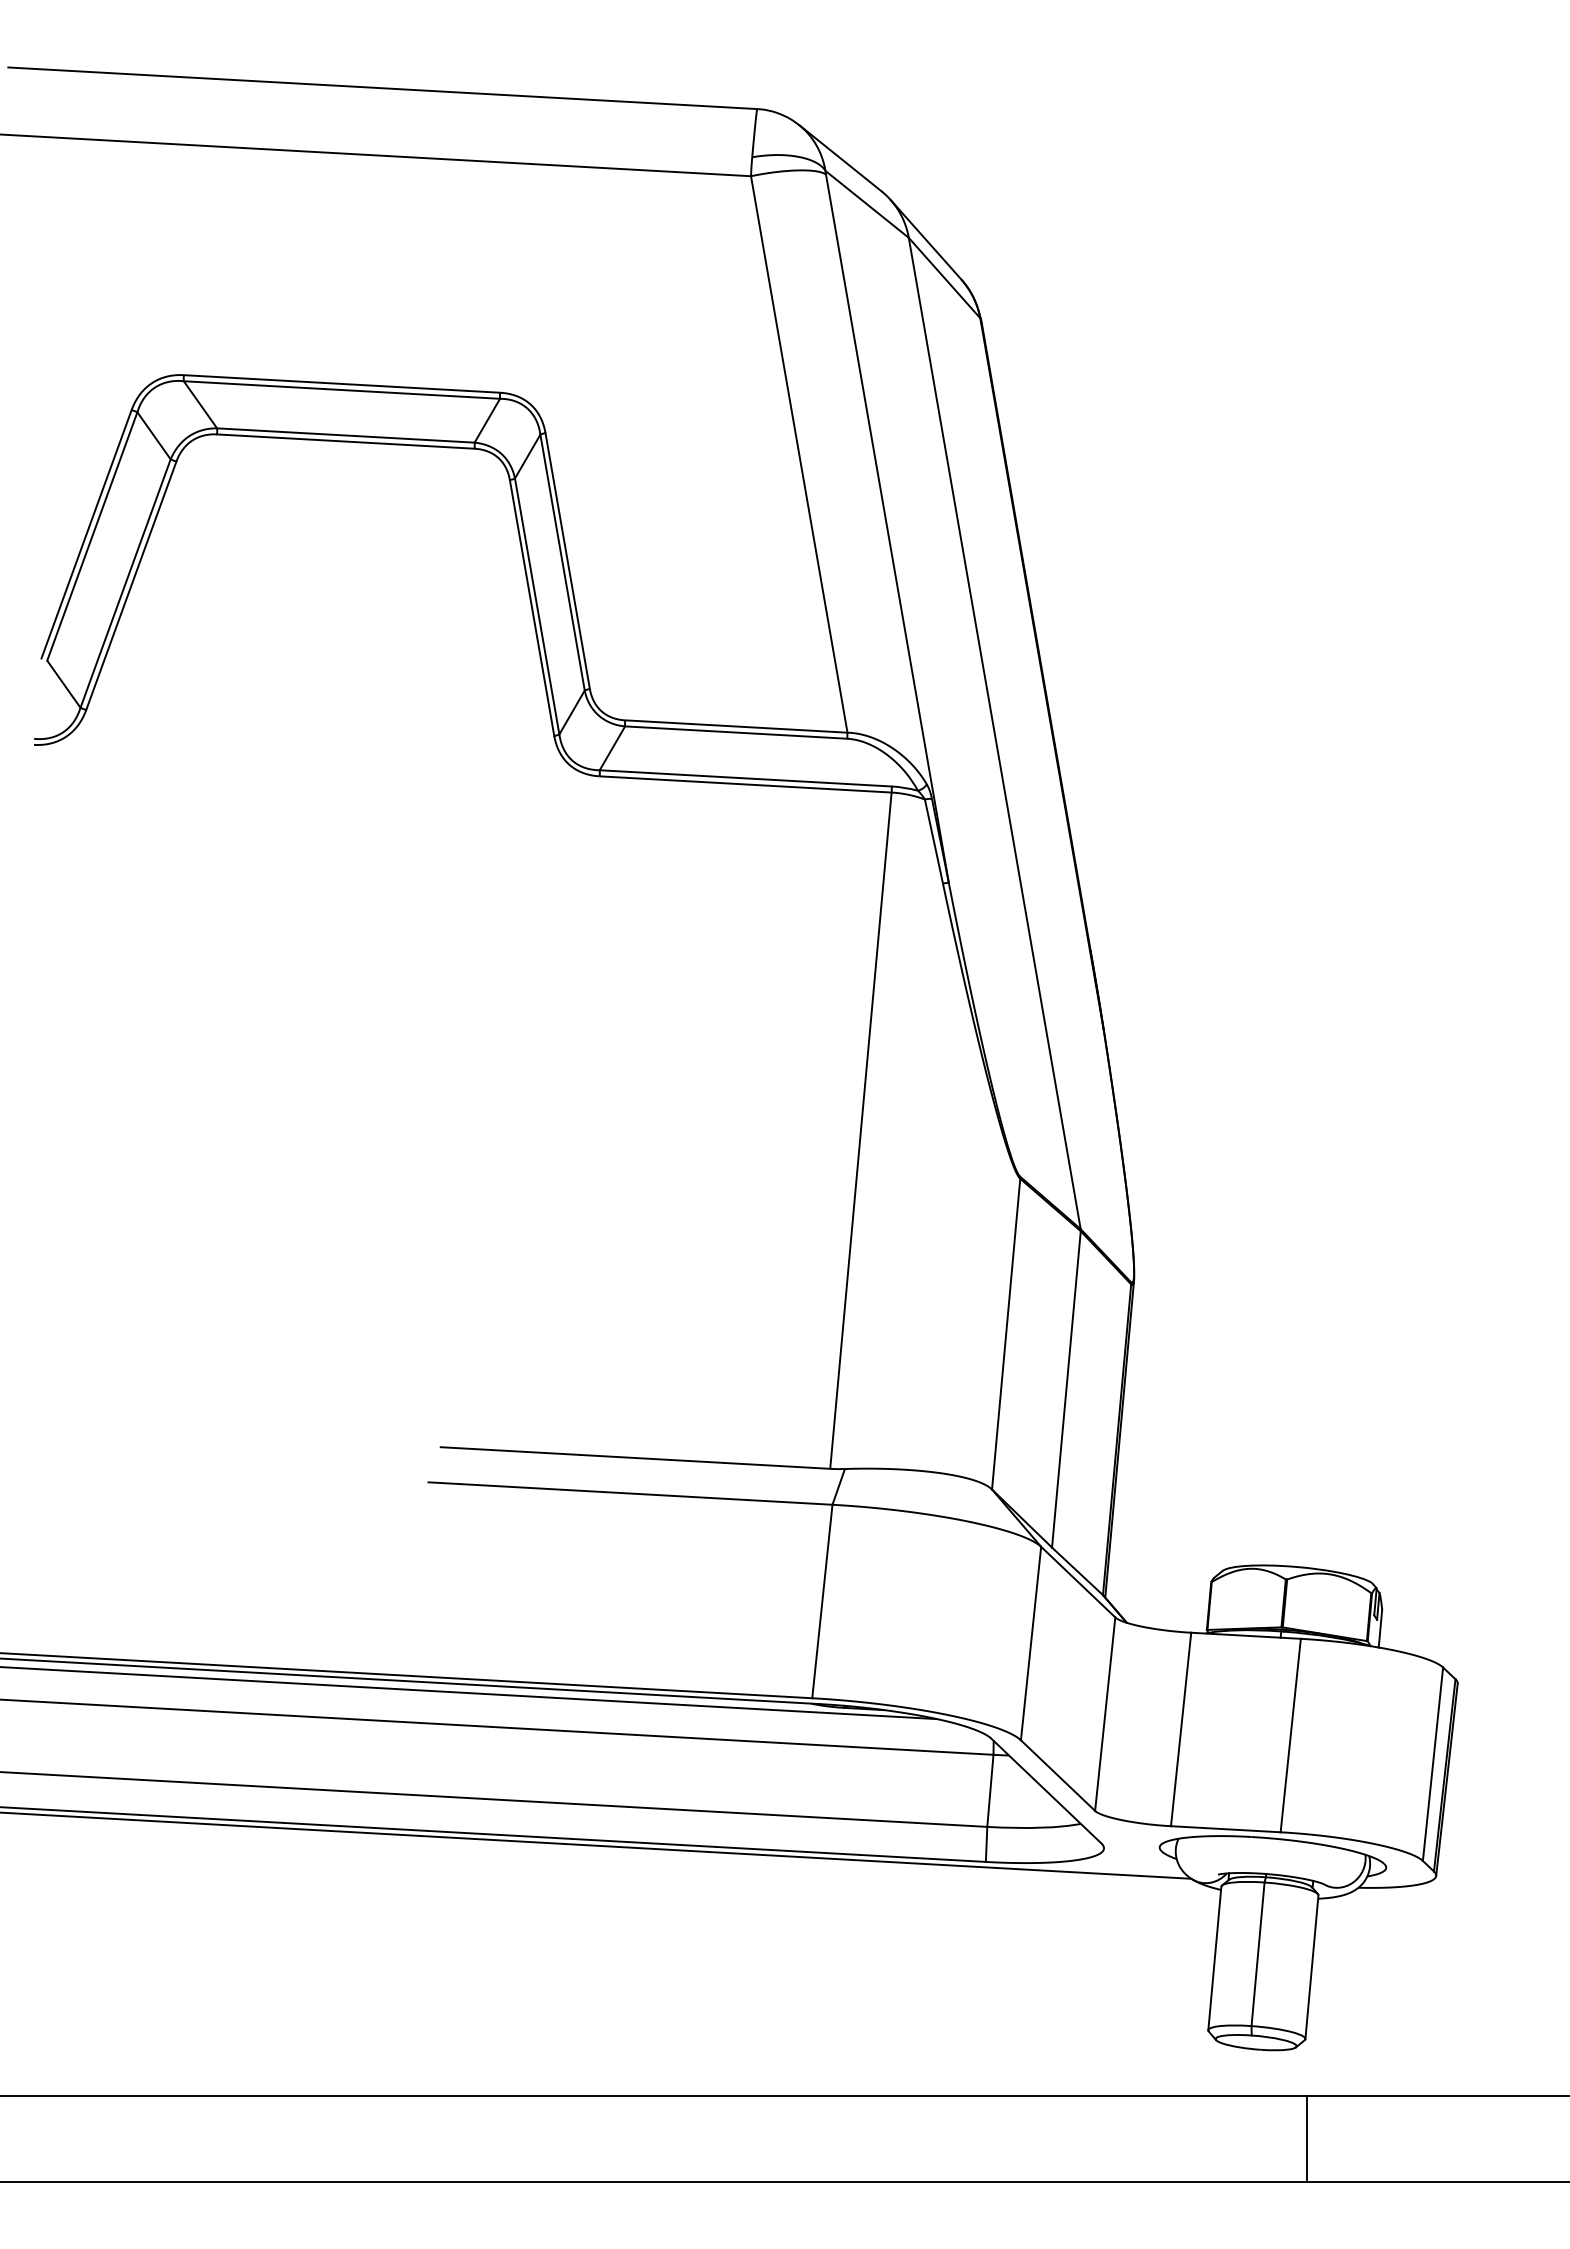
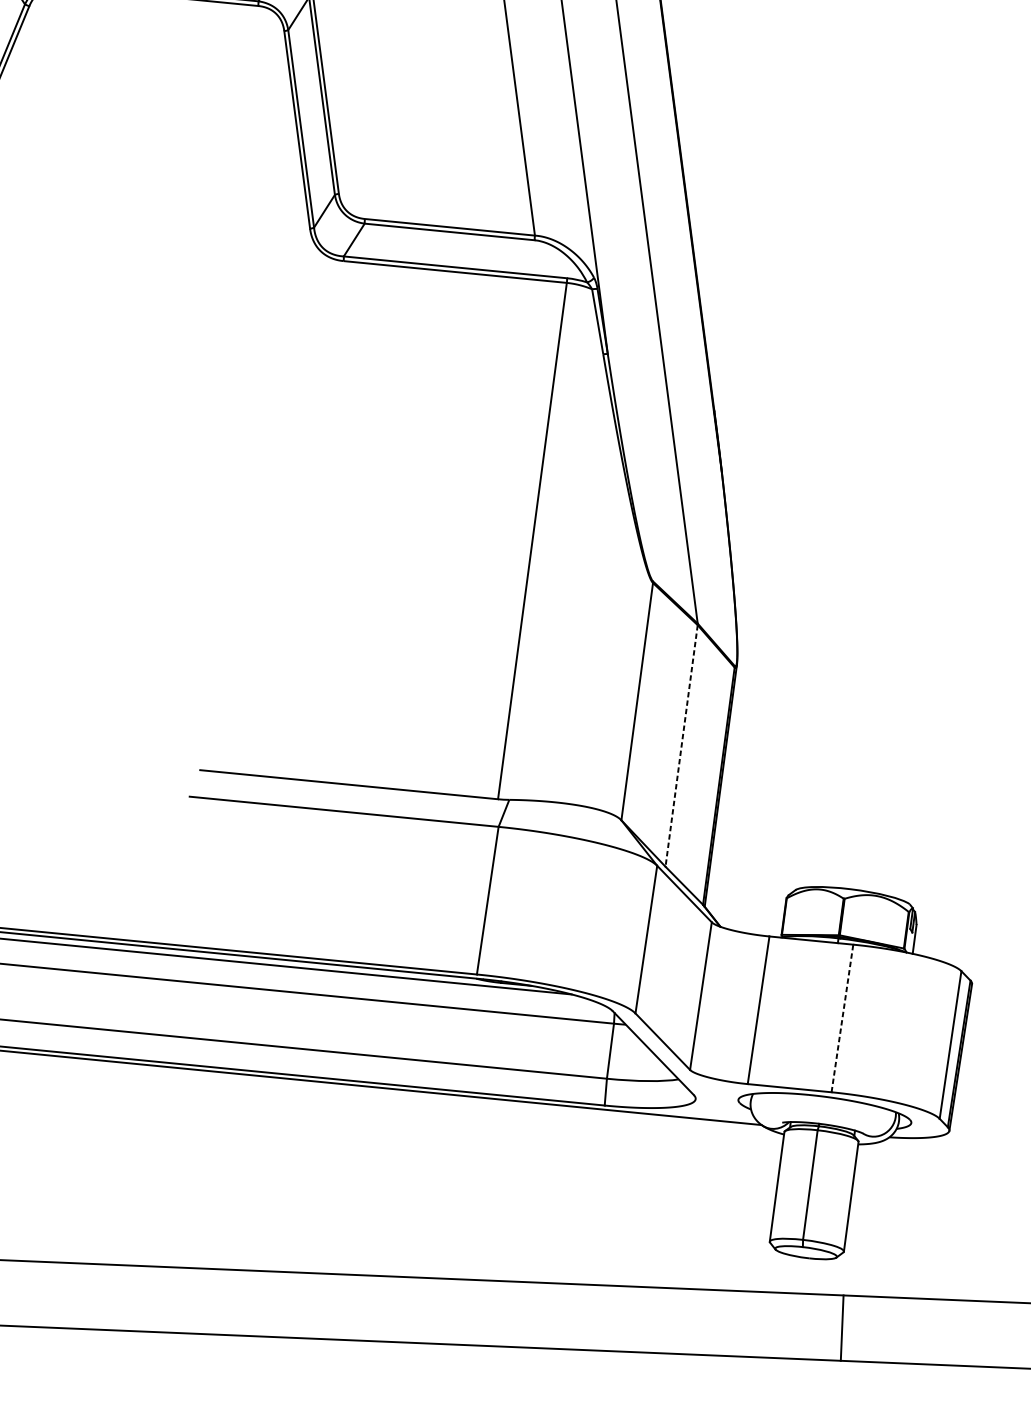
line: (1066, 1389) -> (681, 746), solid -> dashed
line: (1290, 1735) -> (842, 1018), solid -> dashed

